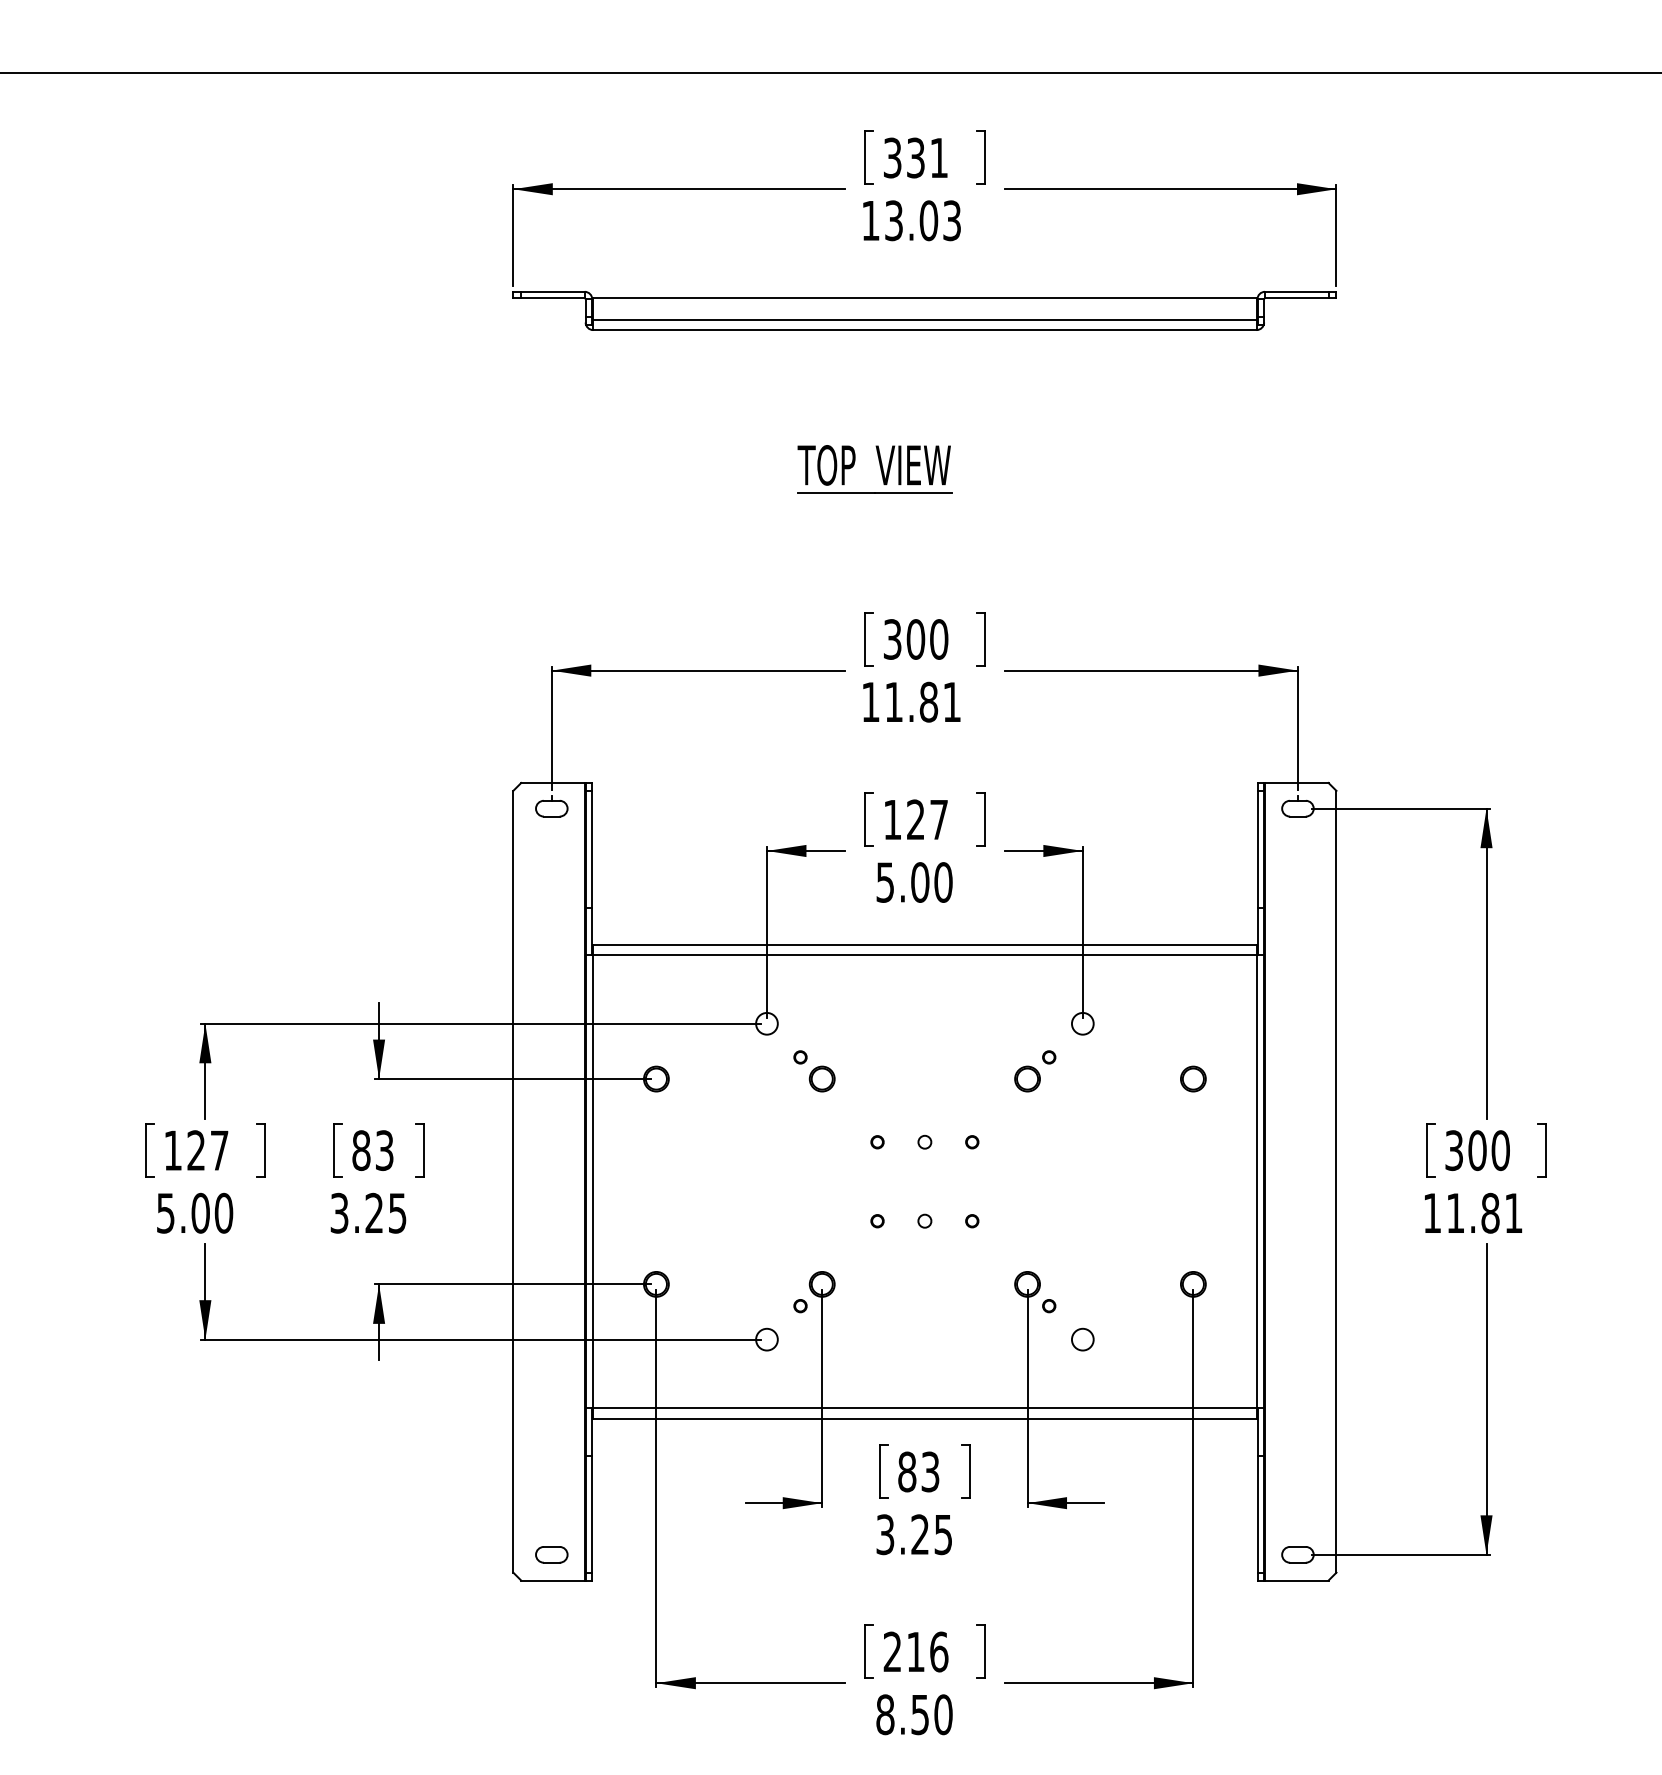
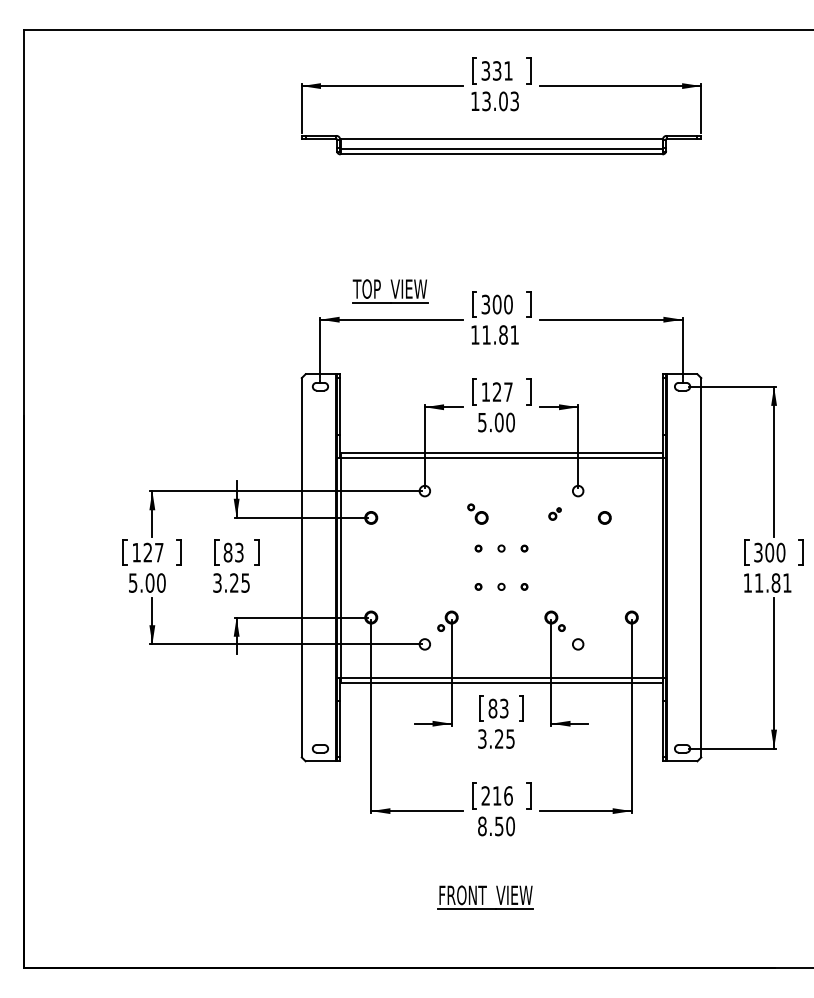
part: (875, 470) -> (390, 291), moved
part: (813, 1069) -> (477, 513), moved
part: (1034, 1069) -> (554, 513), size x0.6
circle: (1192, 1078) -> (604, 517), moved

